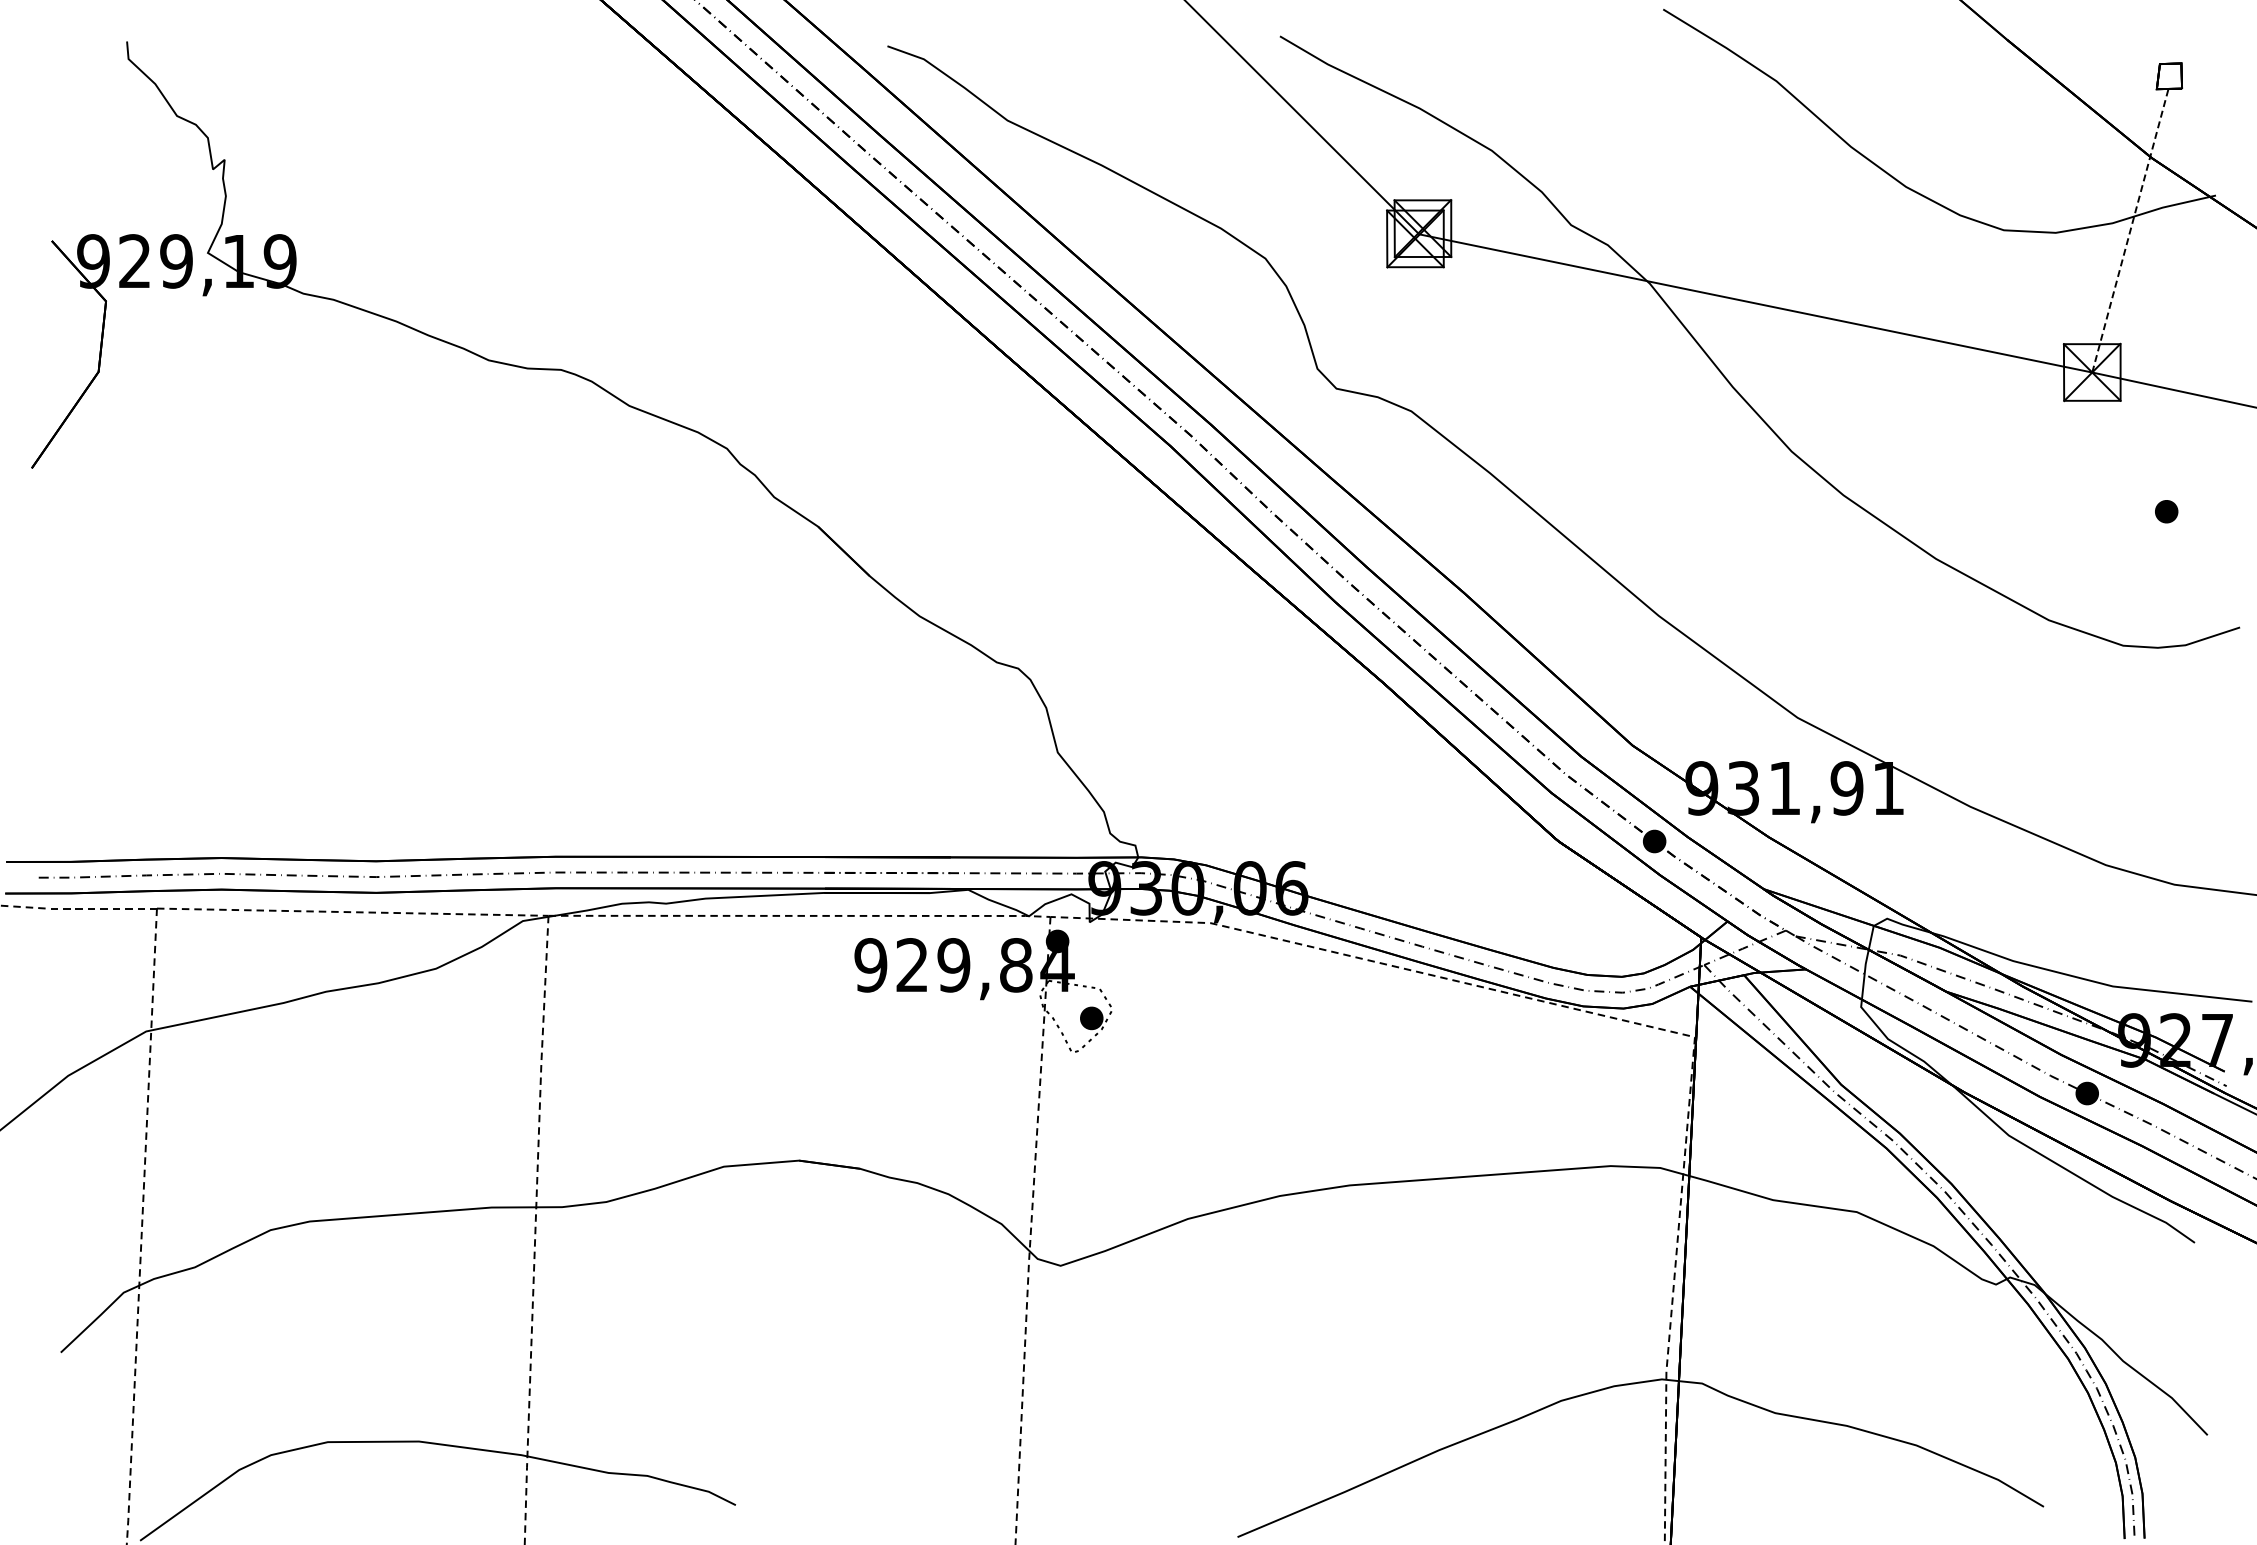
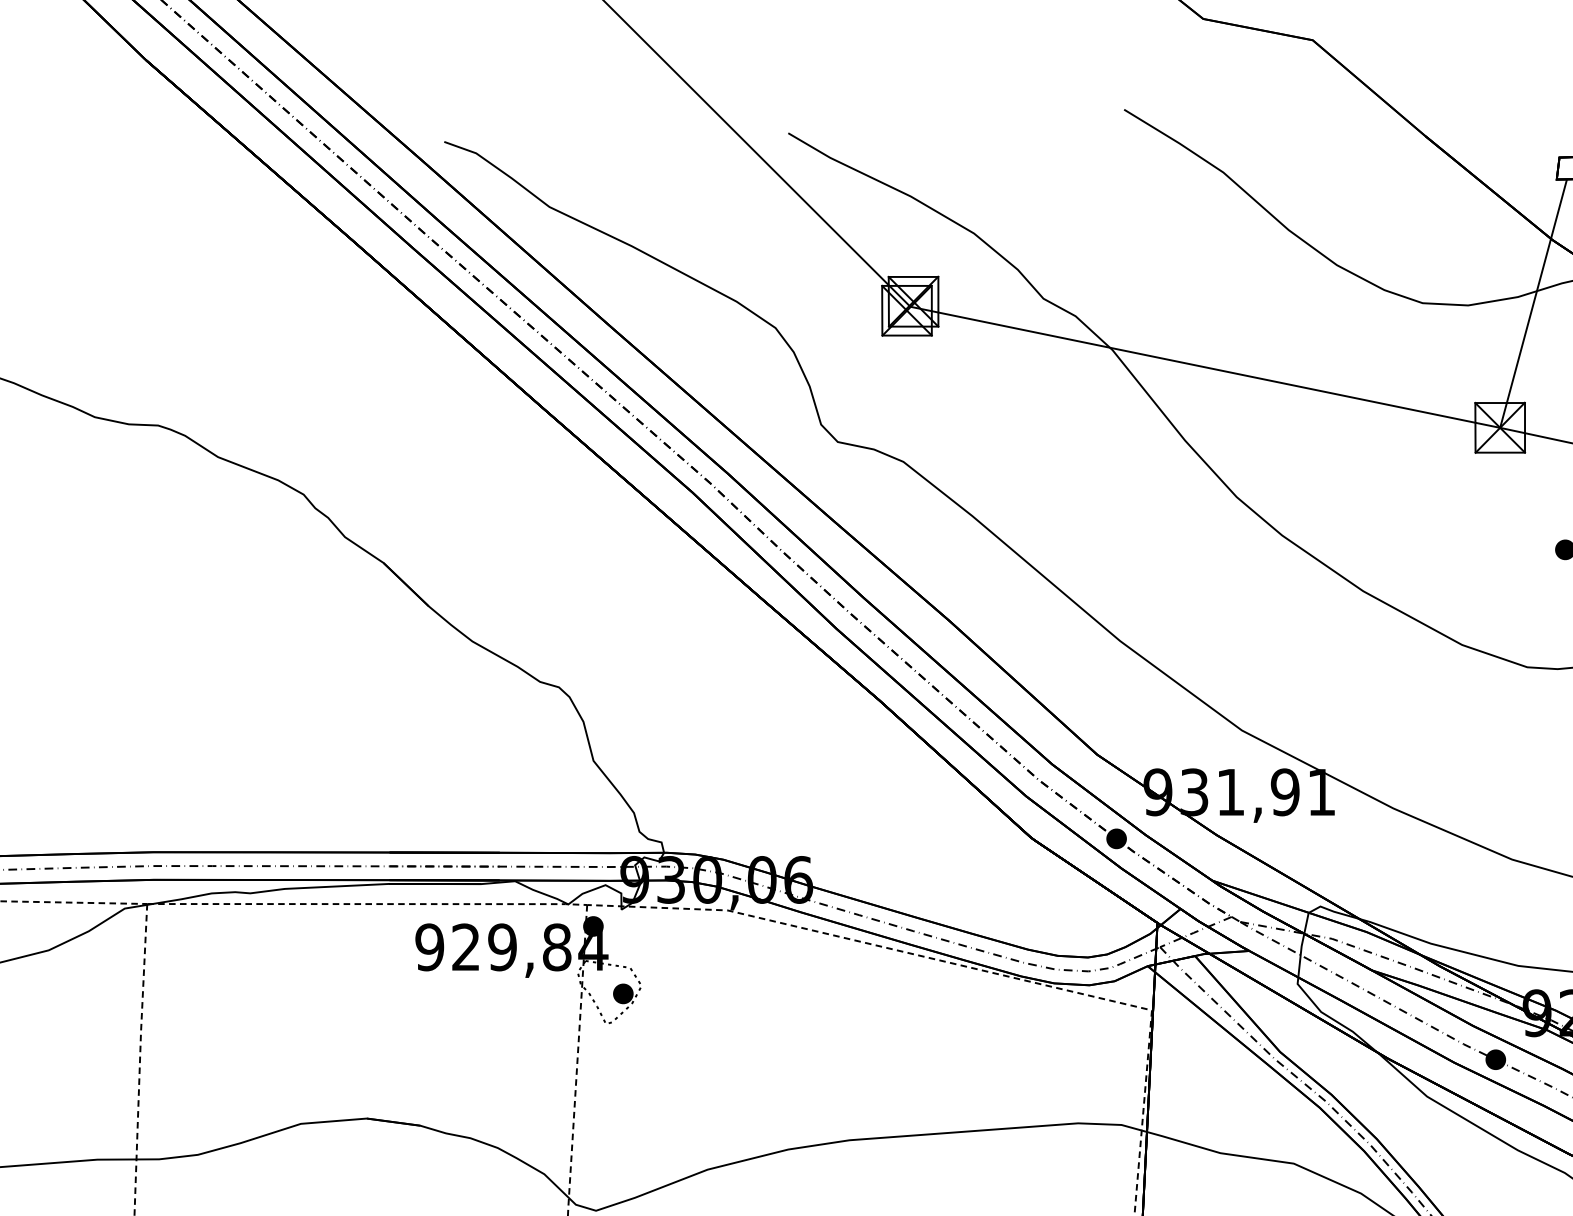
line: (2130, 230) -> (1533, 303), dashed -> solid

